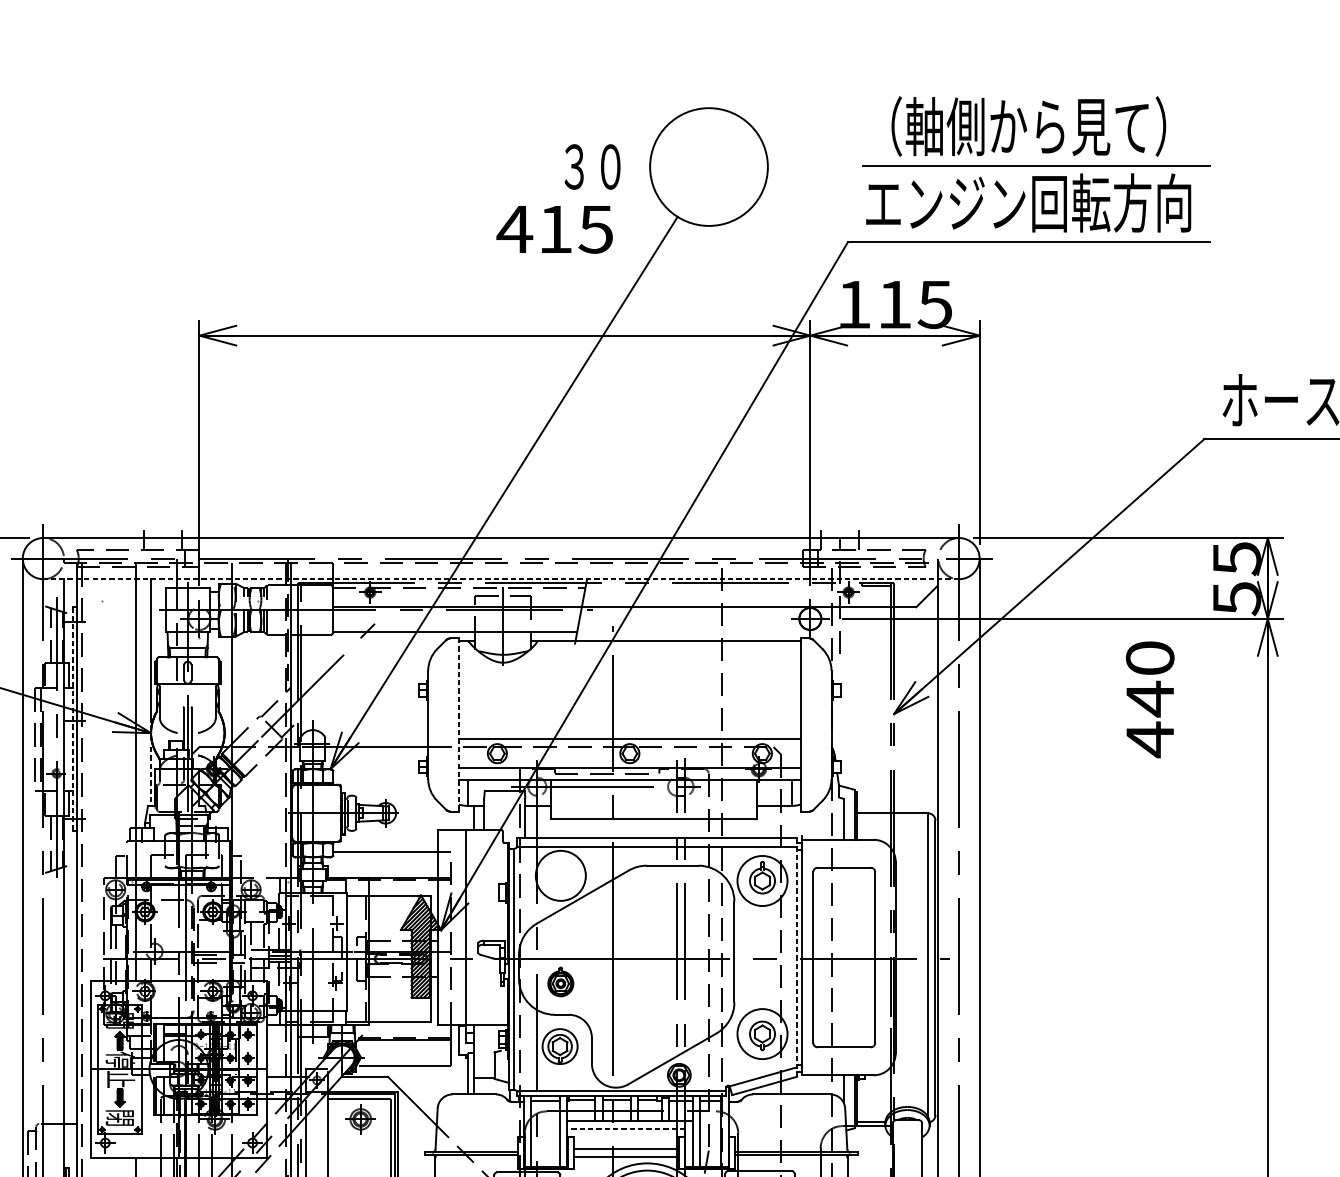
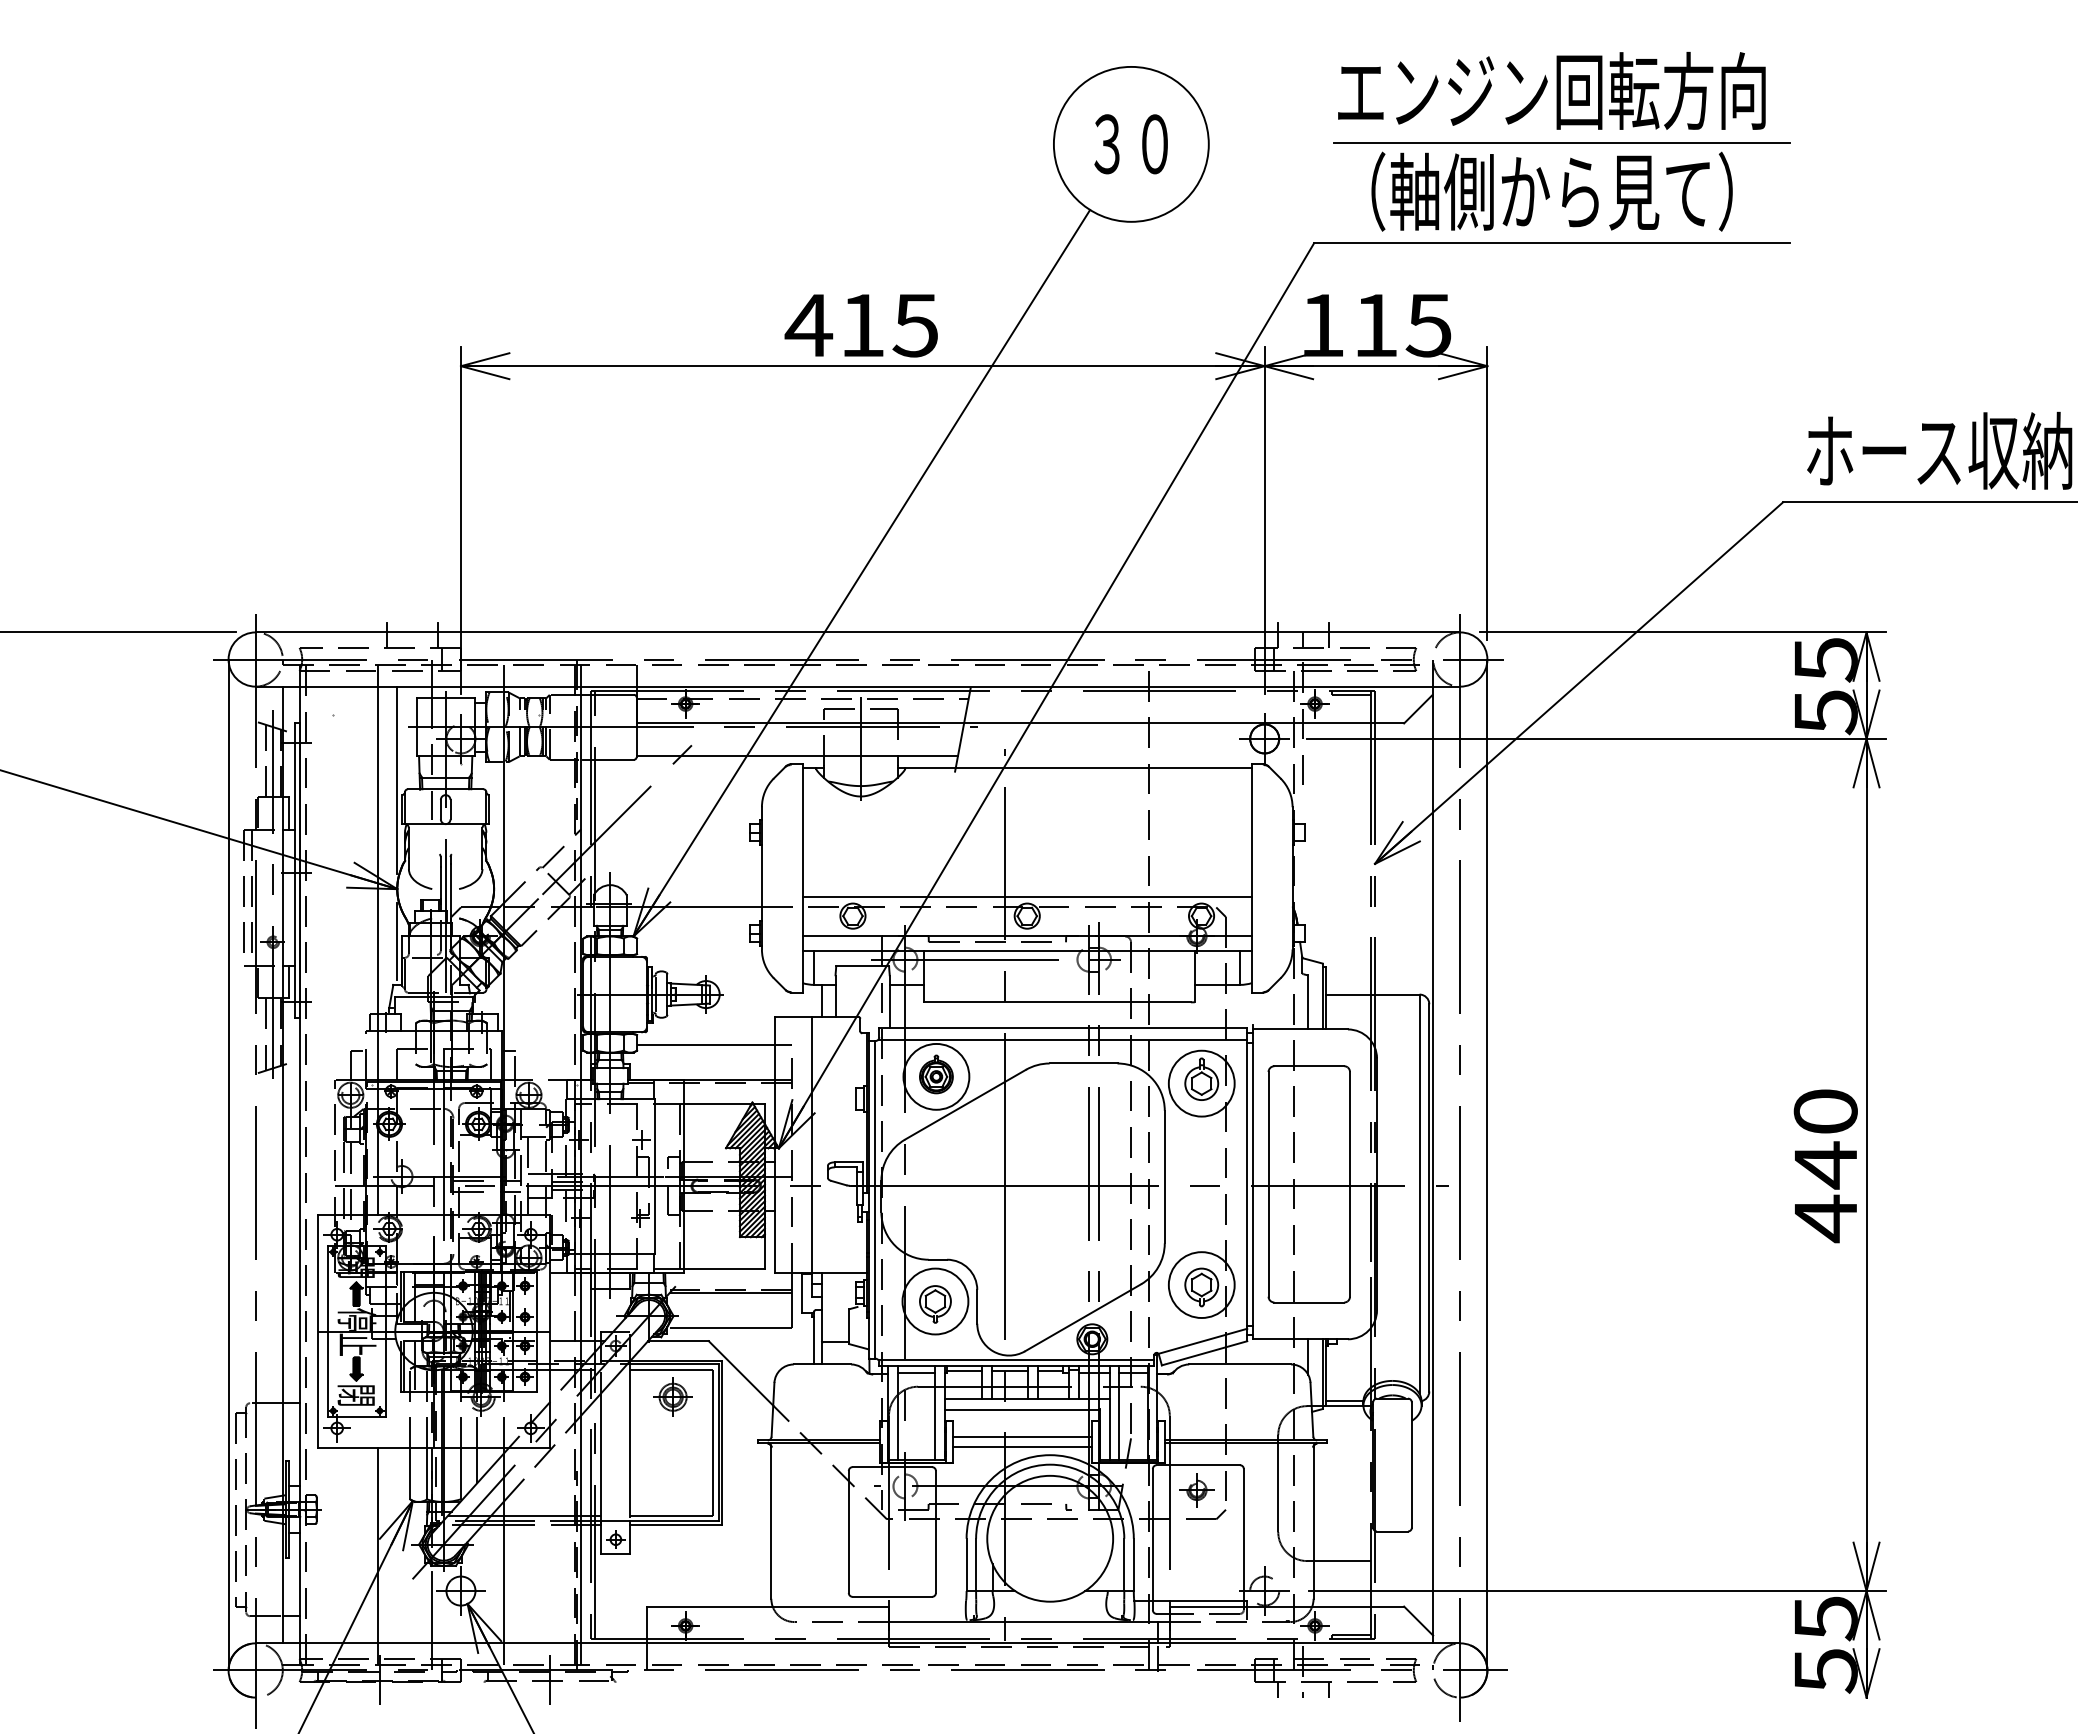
text: (1028, 126) -> (1551, 90), （軸側から見て） -> エンジン回転方向
text: (592, 167) -> (1130, 144), moved
text: (1028, 202) -> (1551, 191), エンジン回転方向 -> （軸側から見て）
text: (554, 229) -> (860, 325), moved
line: (500, 579) -> (857, 686), dashed -> solid
text: (1149, 699) -> (1825, 1166), moved
line: (72, 719) -> (294, 871), dashed -> solid
line: (459, 725) -> (802, 878), dashed -> solid
line: (151, 772) -> (397, 941), dashed -> solid
line: (797, 957) -> (1247, 1184), dashed -> solid
part: (560, 981) -> (936, 1074), moved
circle: (560, 1046) -> (935, 1301), size x1.43
line: (626, 1128) -> (1022, 1409), dashed -> solid

